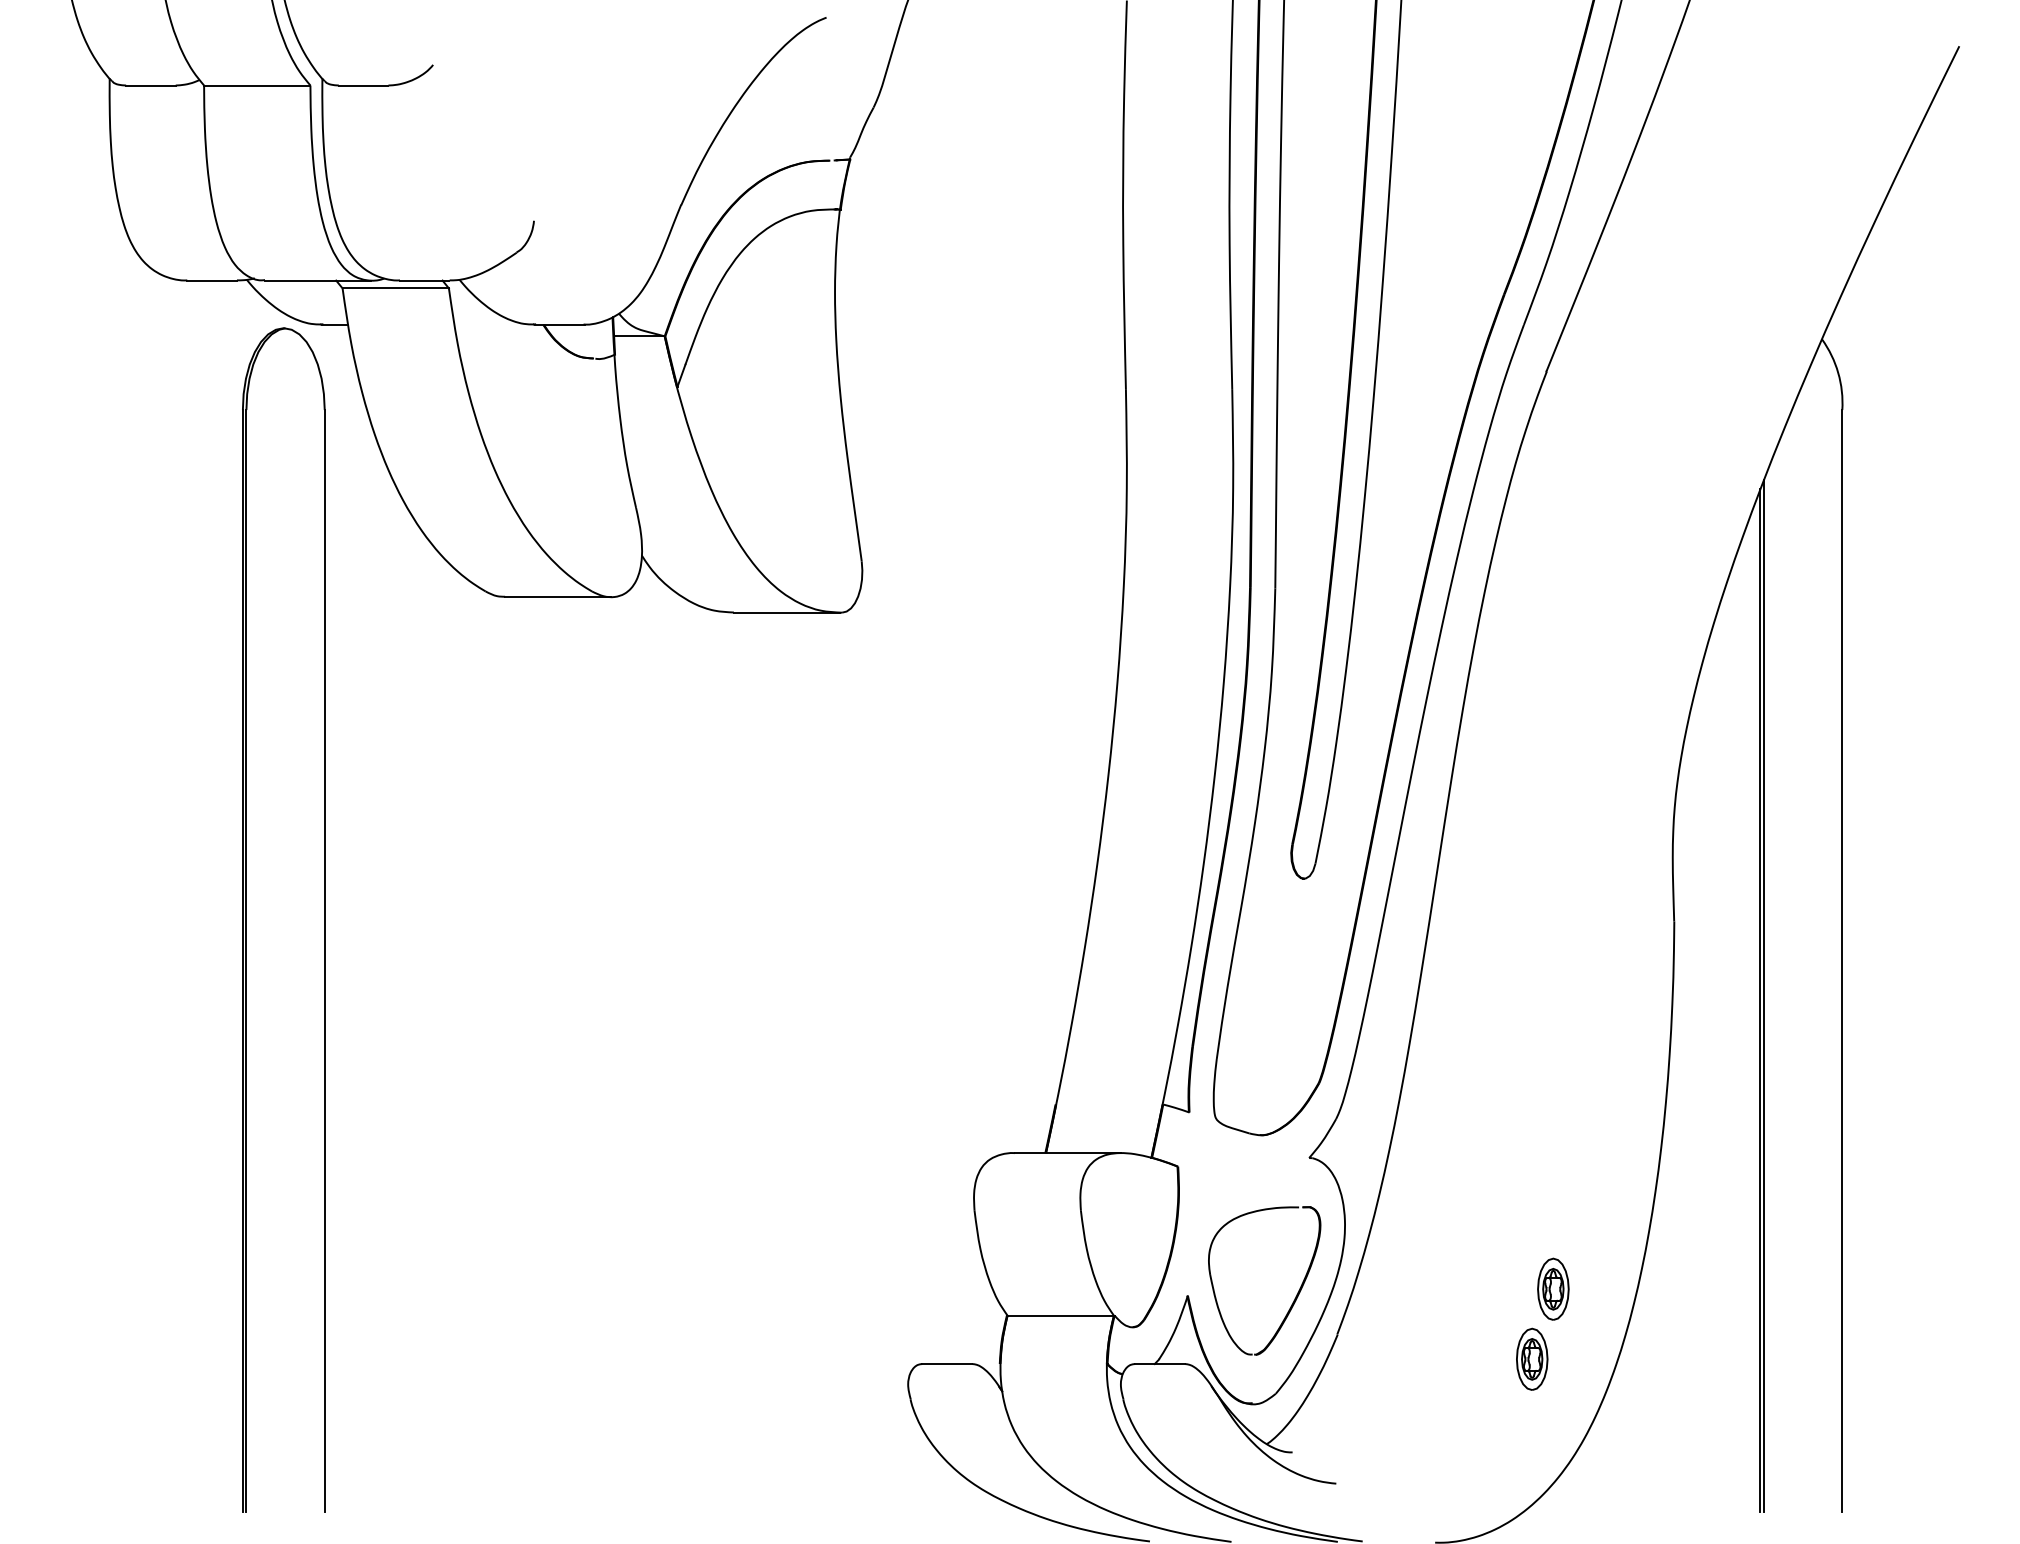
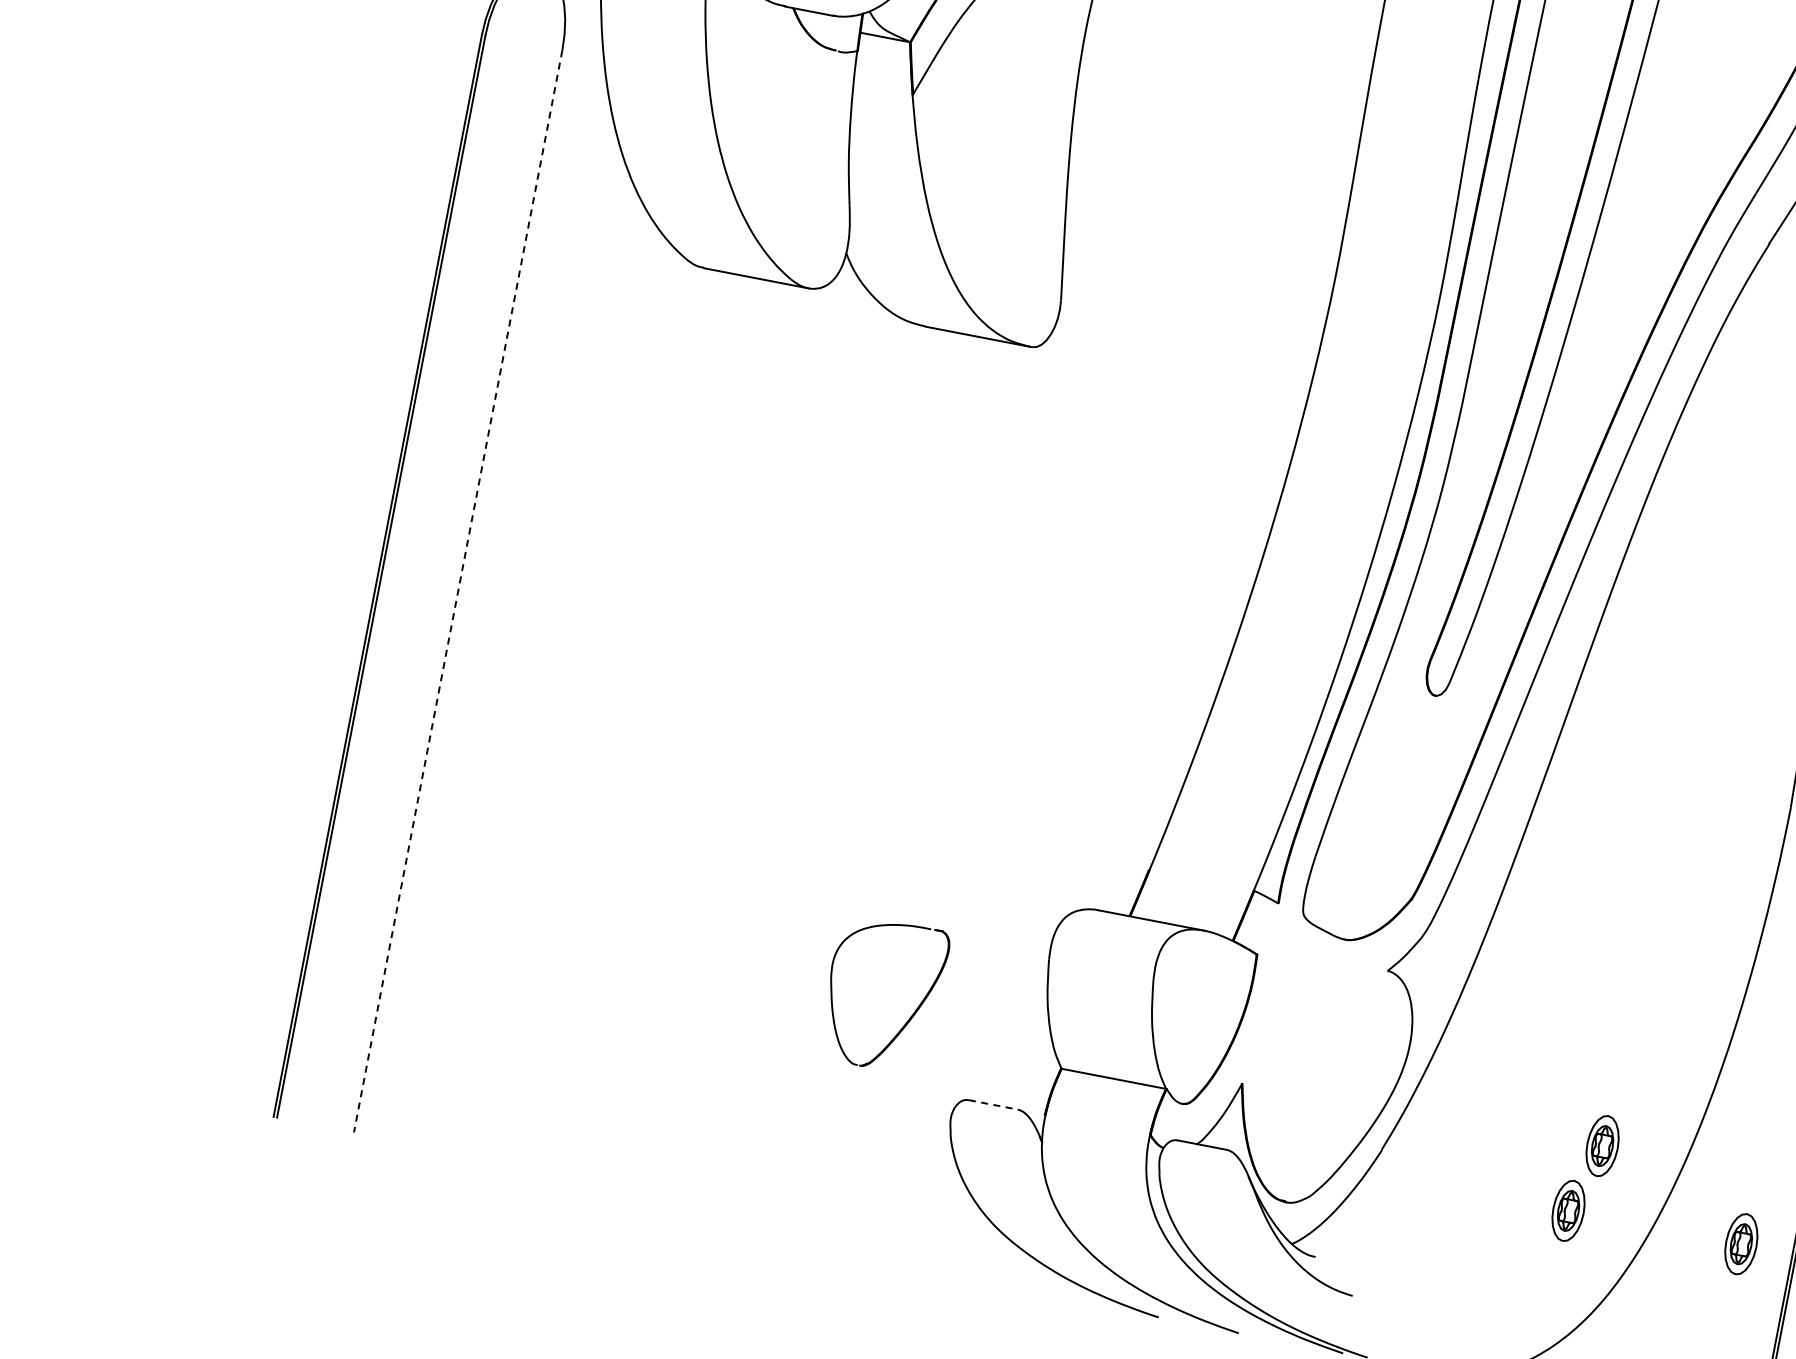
line: (324, 961) -> (457, 591), solid -> dashed
part: (1295, 1296) -> (910, 1016), moved
part: (1708, 1358) -> (1741, 1243), added
line: (947, 1364) -> (993, 1105), solid -> dashed

